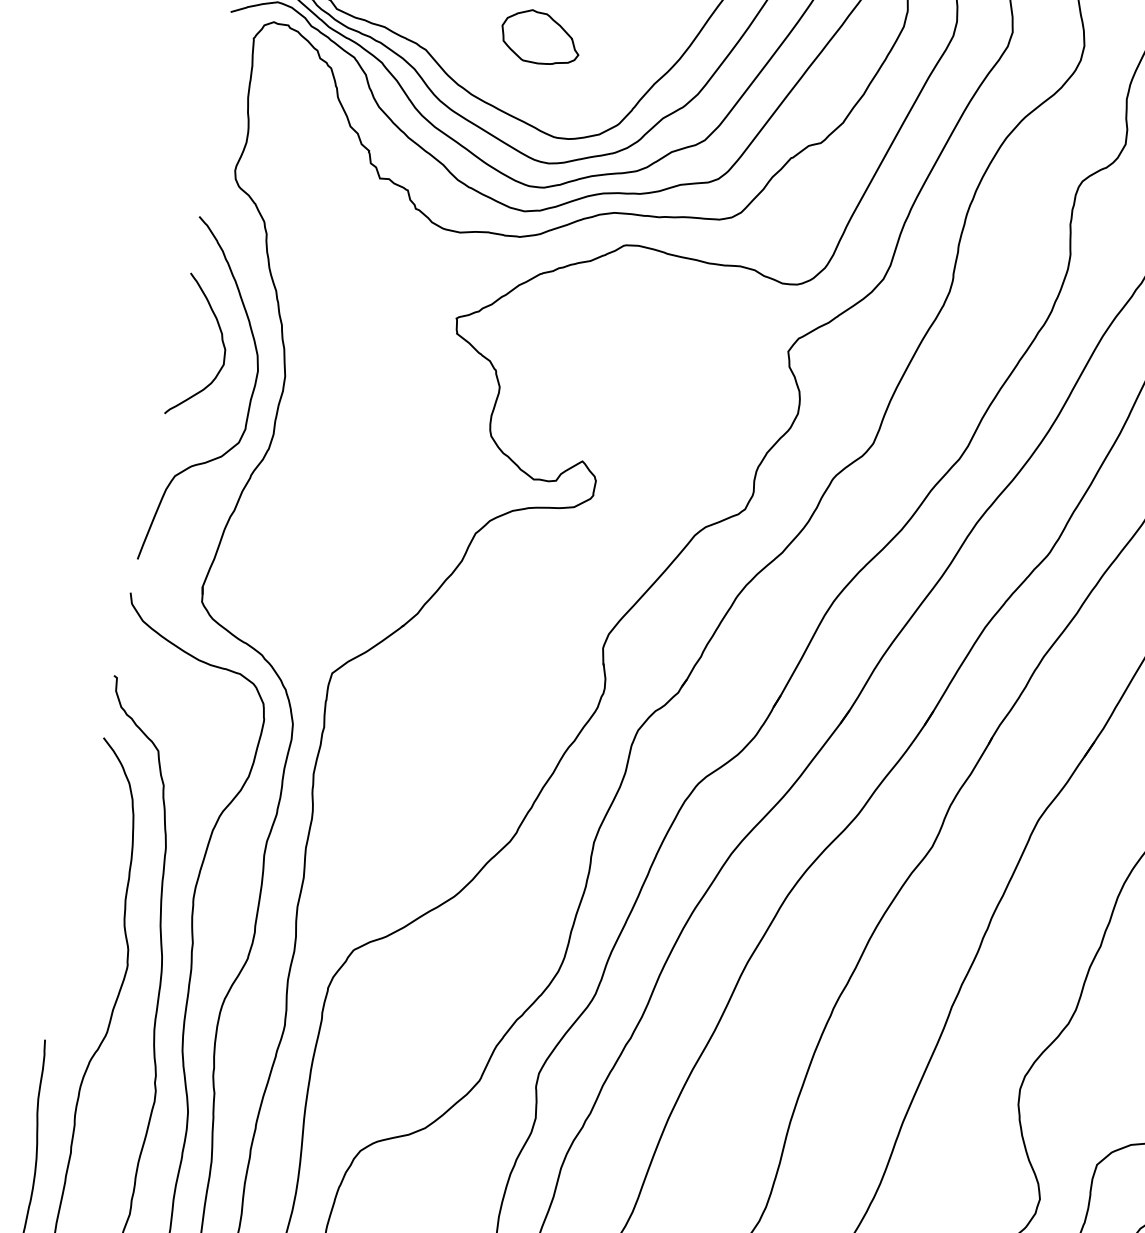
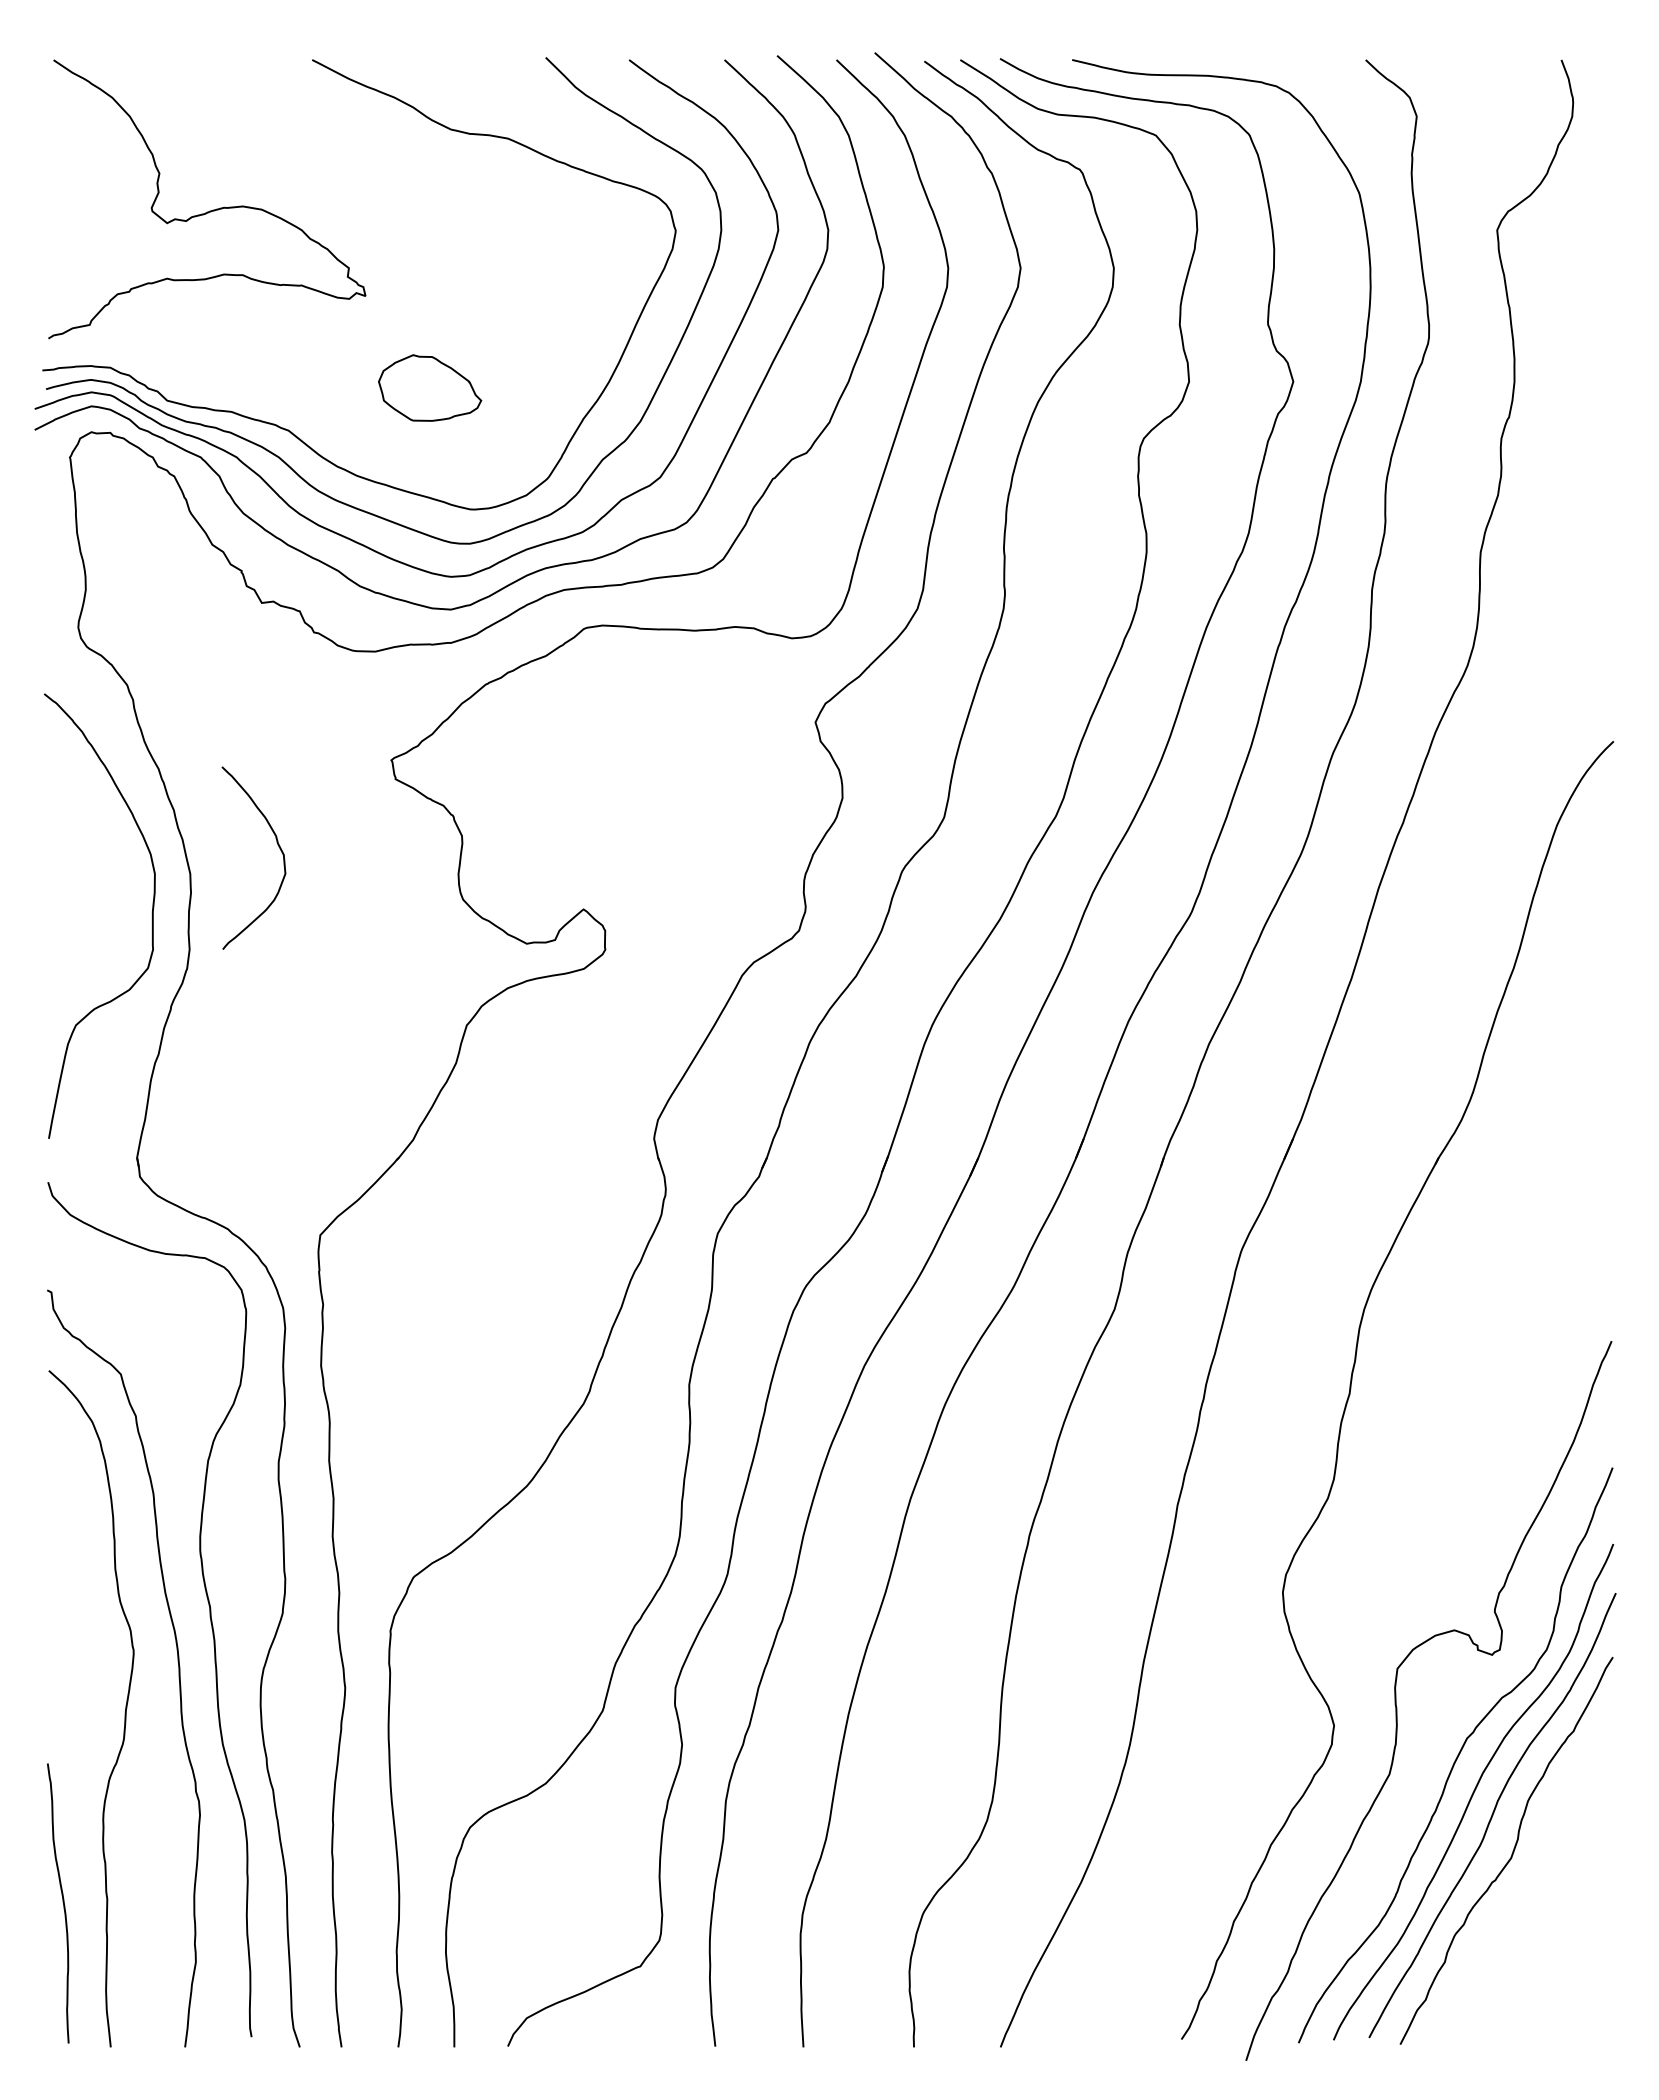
curve: (221, 340) -> (277, 844), moved

